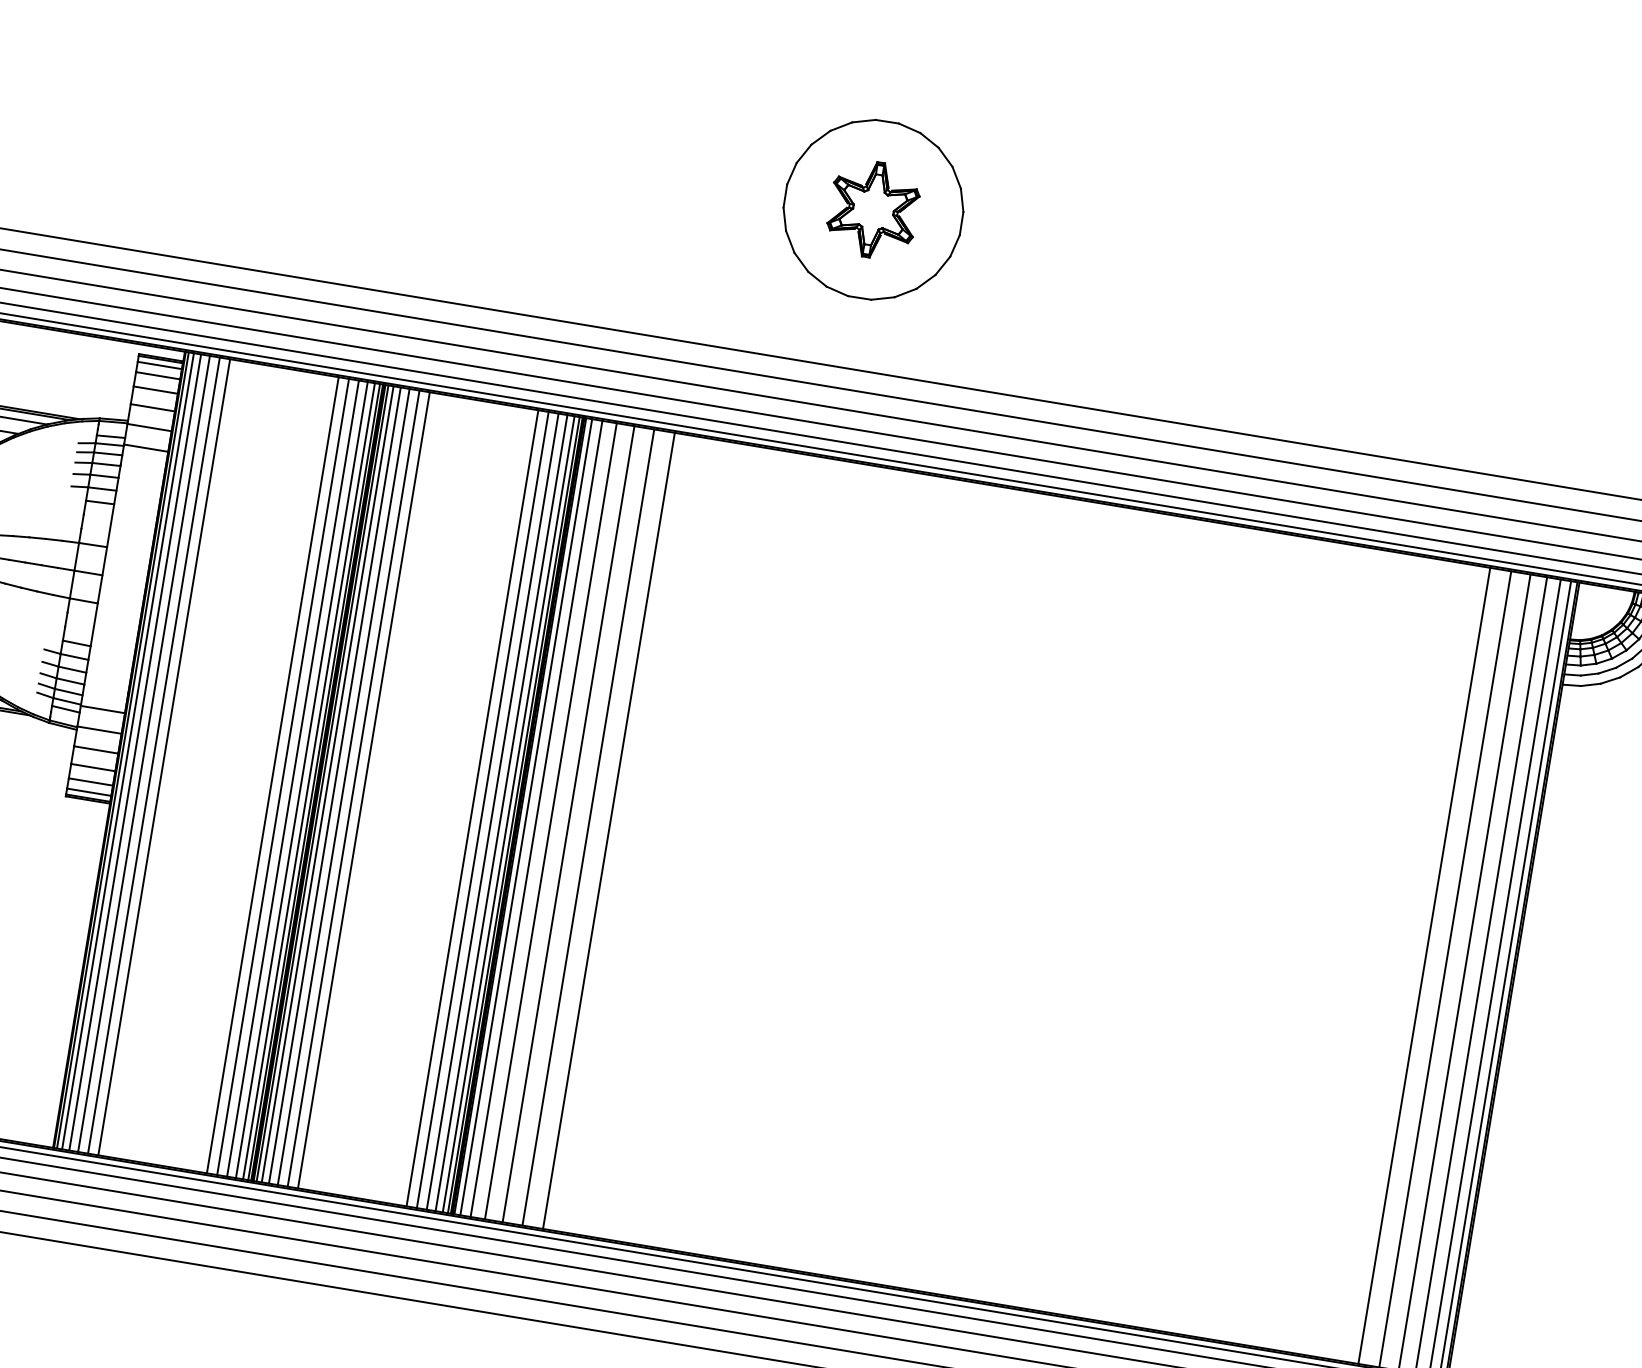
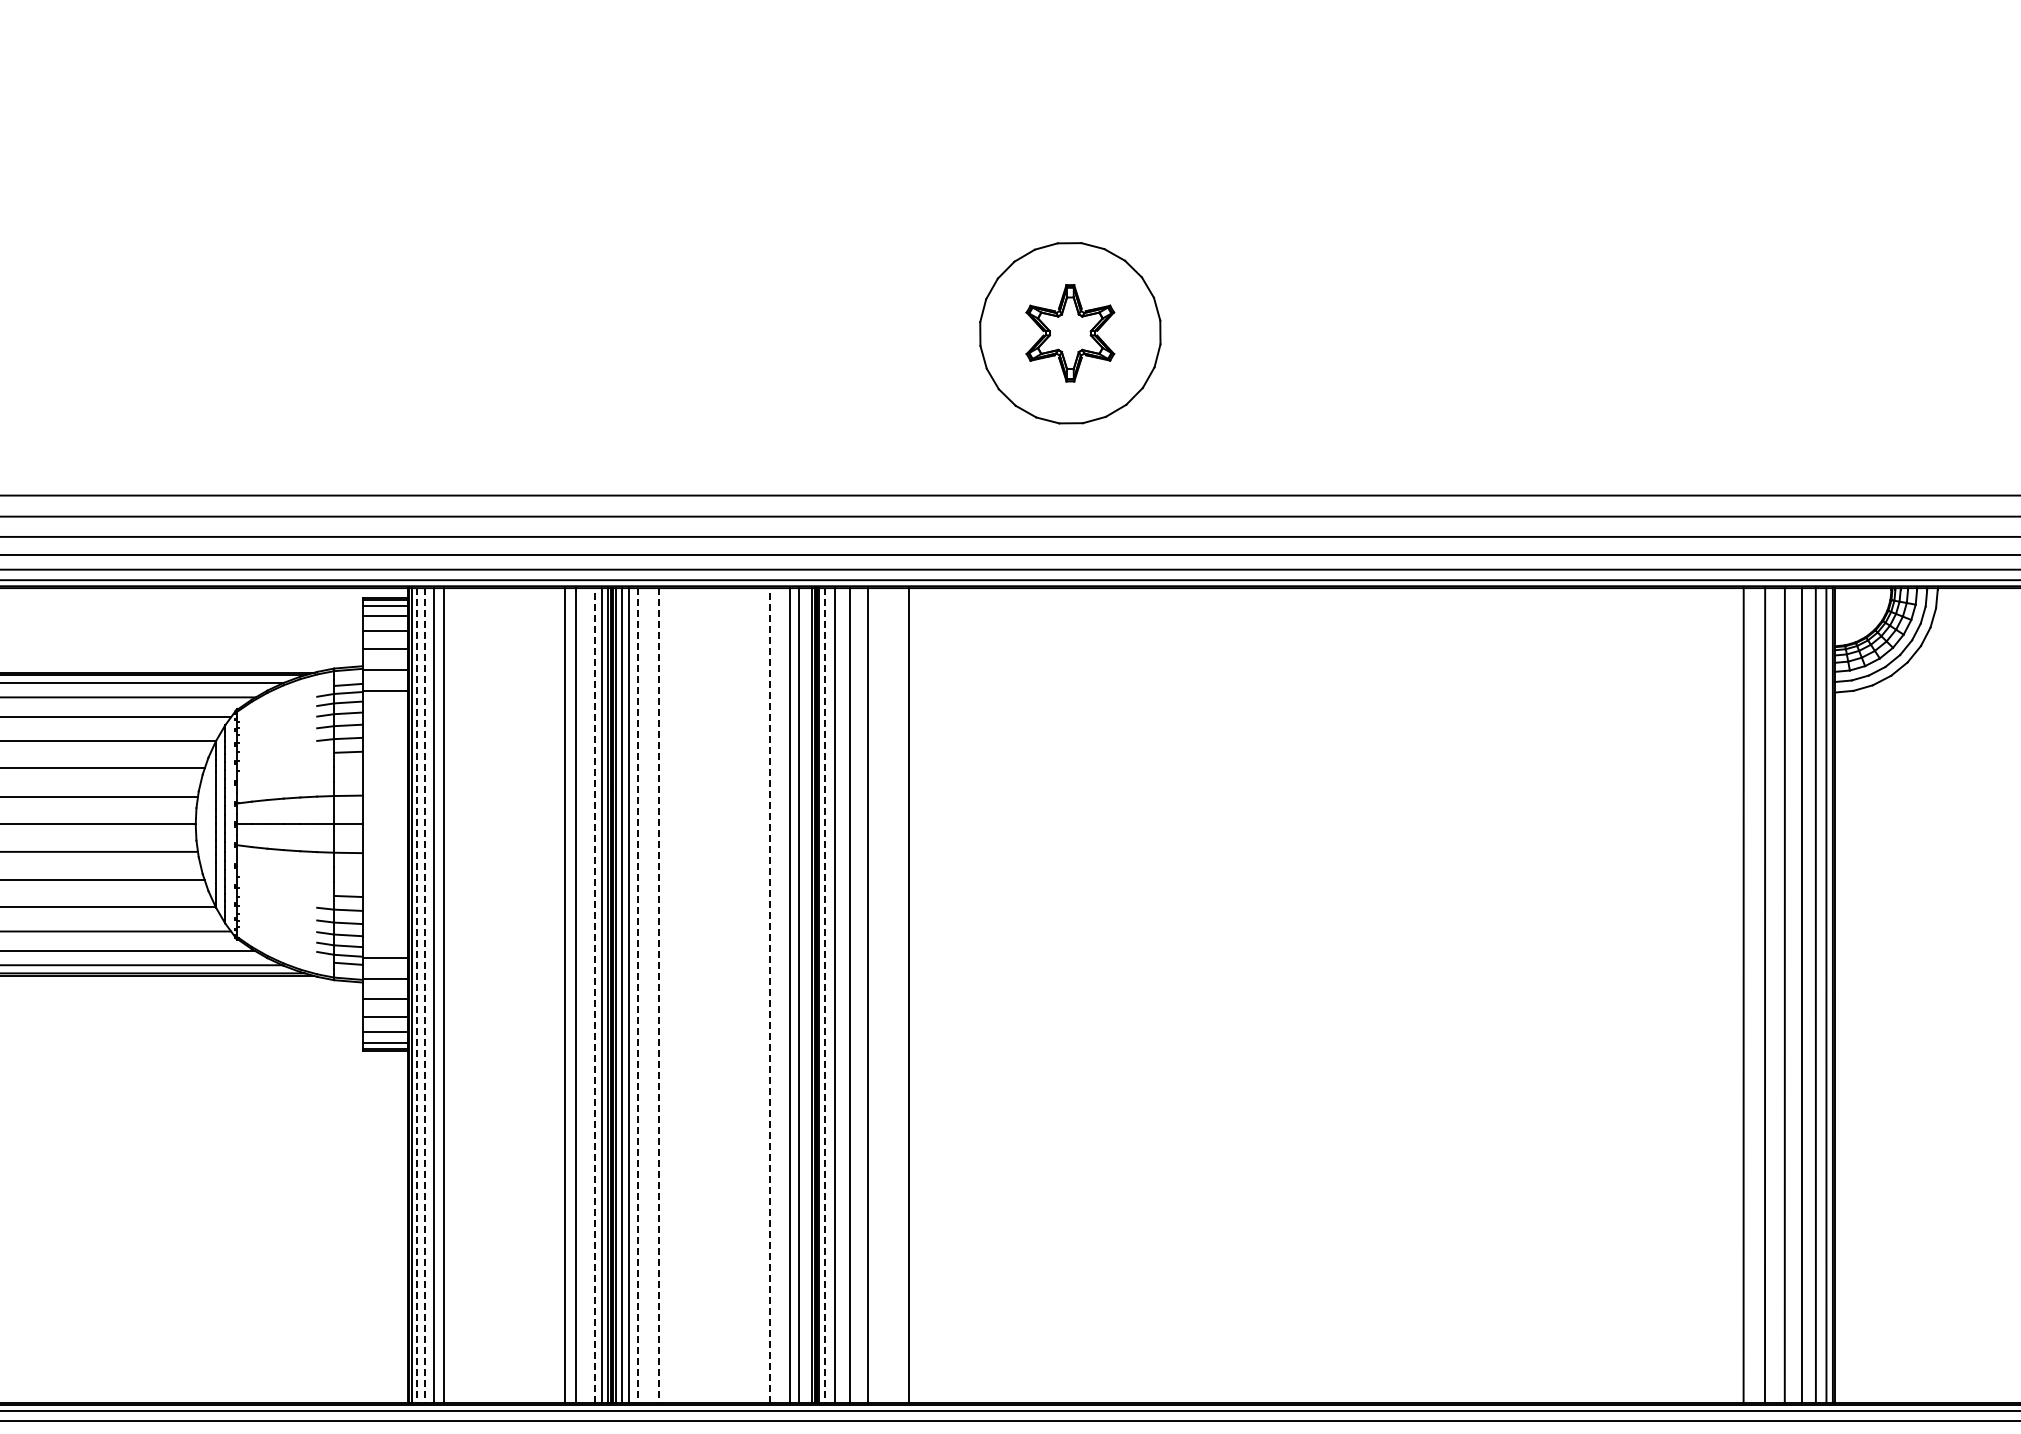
line: (128, 751) -> (417, 995), solid -> dashed
line: (135, 752) -> (424, 995), solid -> dashed
line: (164, 757) -> (454, 995), removed
line: (293, 778) -> (586, 995), removed
line: (302, 779) -> (595, 994), solid -> dashed
line: (343, 786) -> (637, 995), solid -> dashed
line: (354, 788) -> (648, 995), removed
line: (363, 790) -> (658, 995), solid -> dashed
line: (472, 807) -> (769, 994), solid -> dashed
line: (483, 810) -> (780, 995), removed
line: (508, 814) -> (806, 995), removed
line: (526, 817) -> (824, 995), solid -> dashed
line: (588, 827) -> (888, 995), removed

